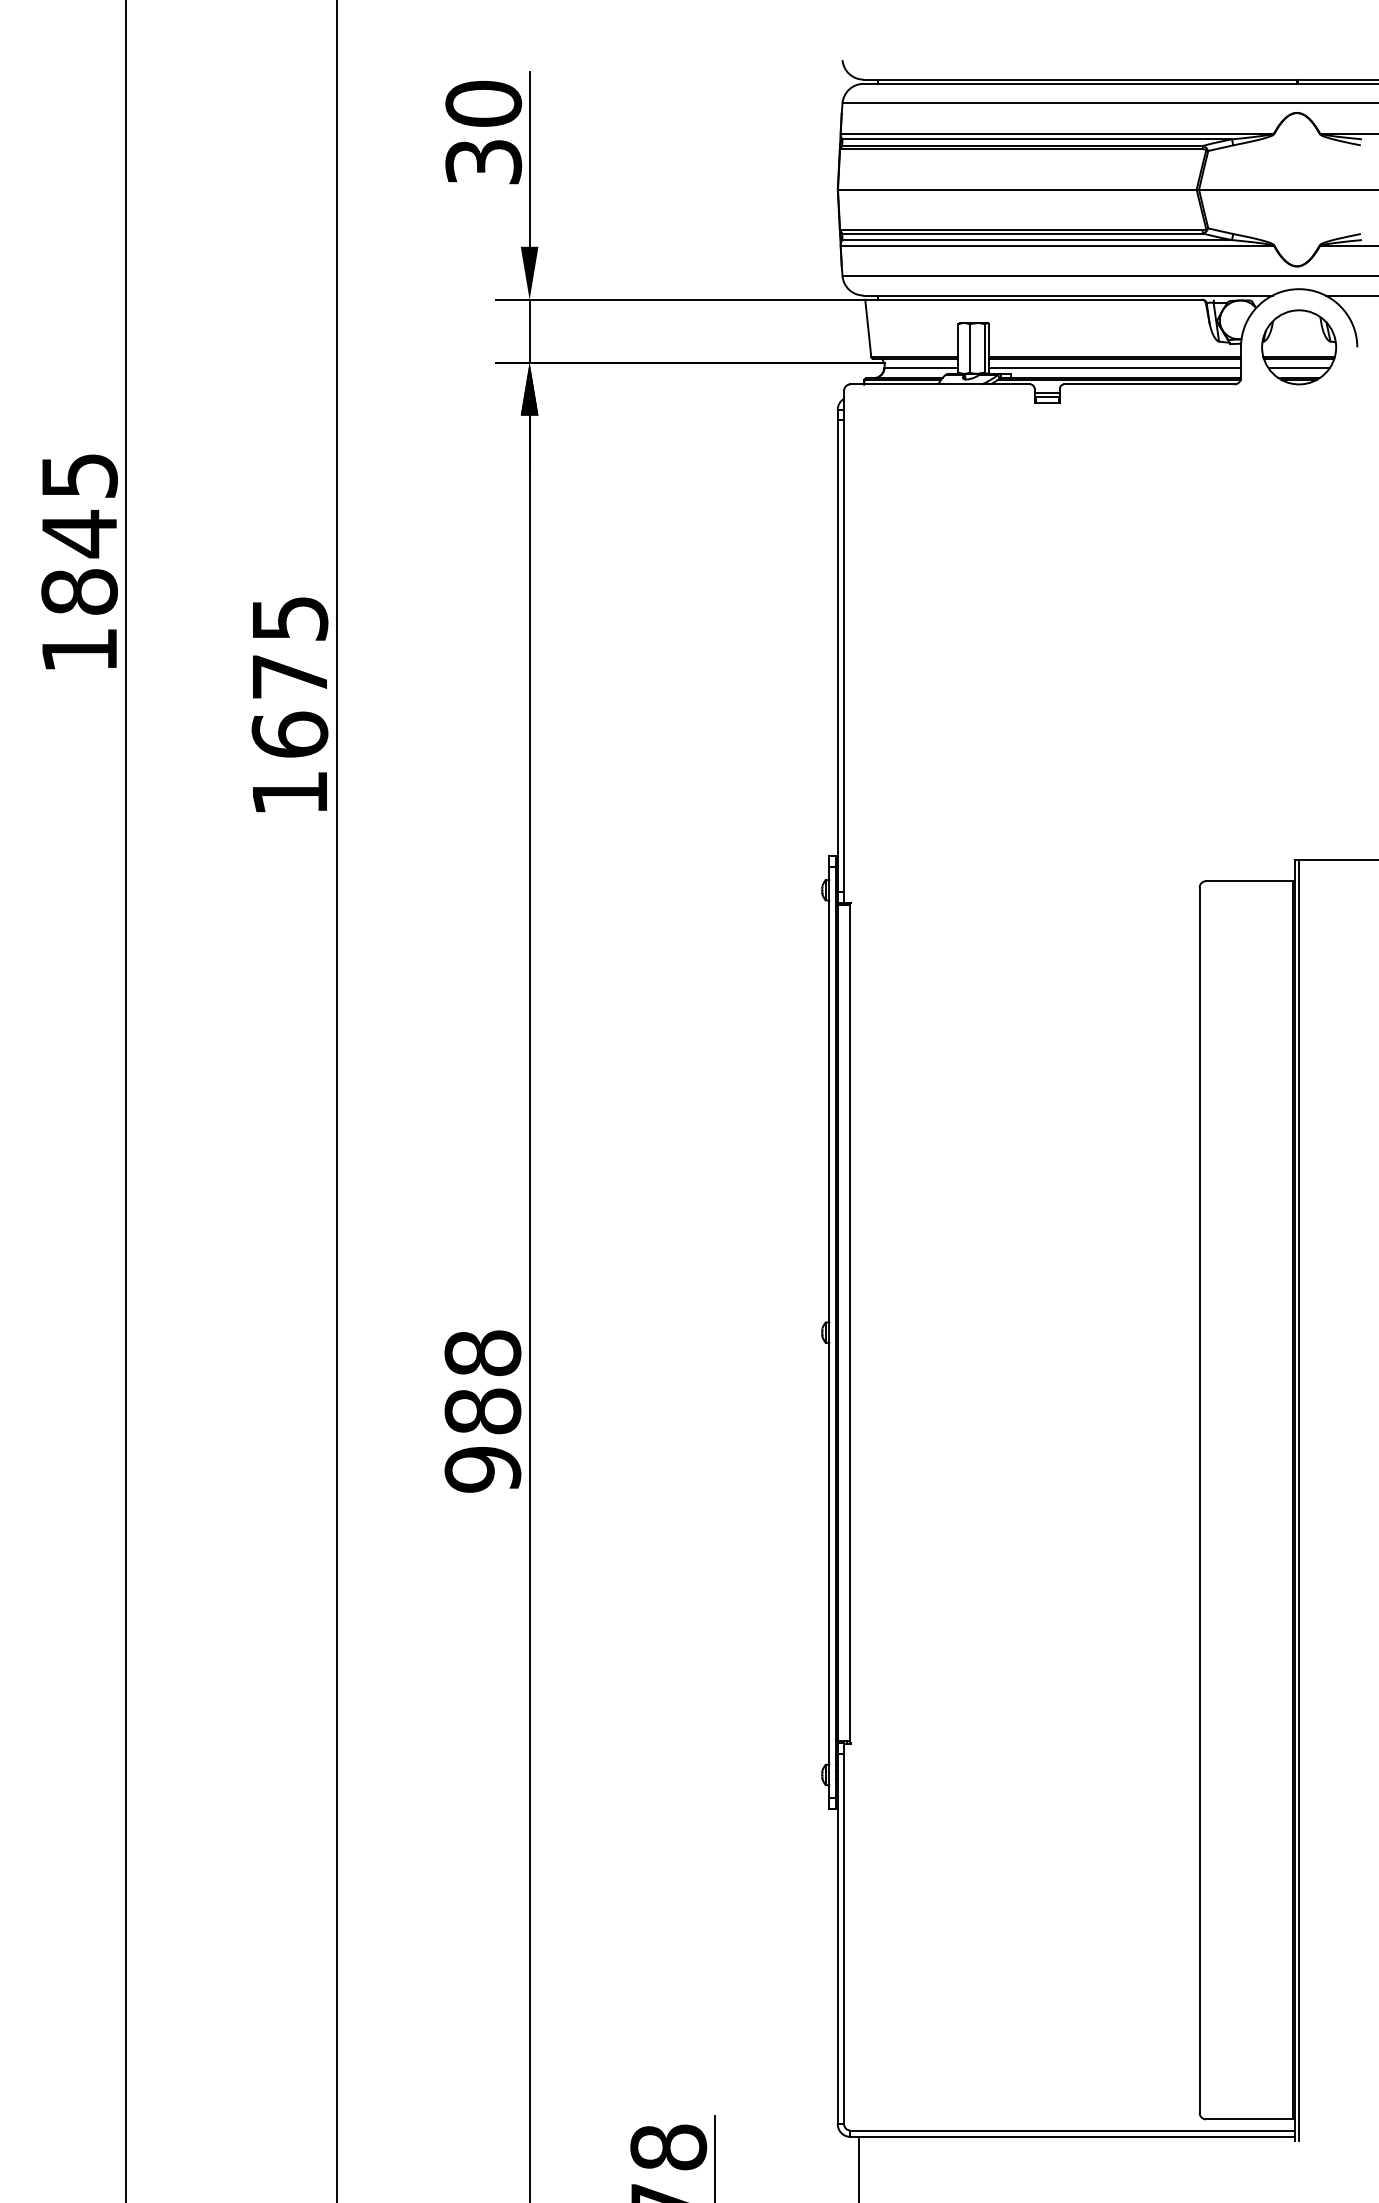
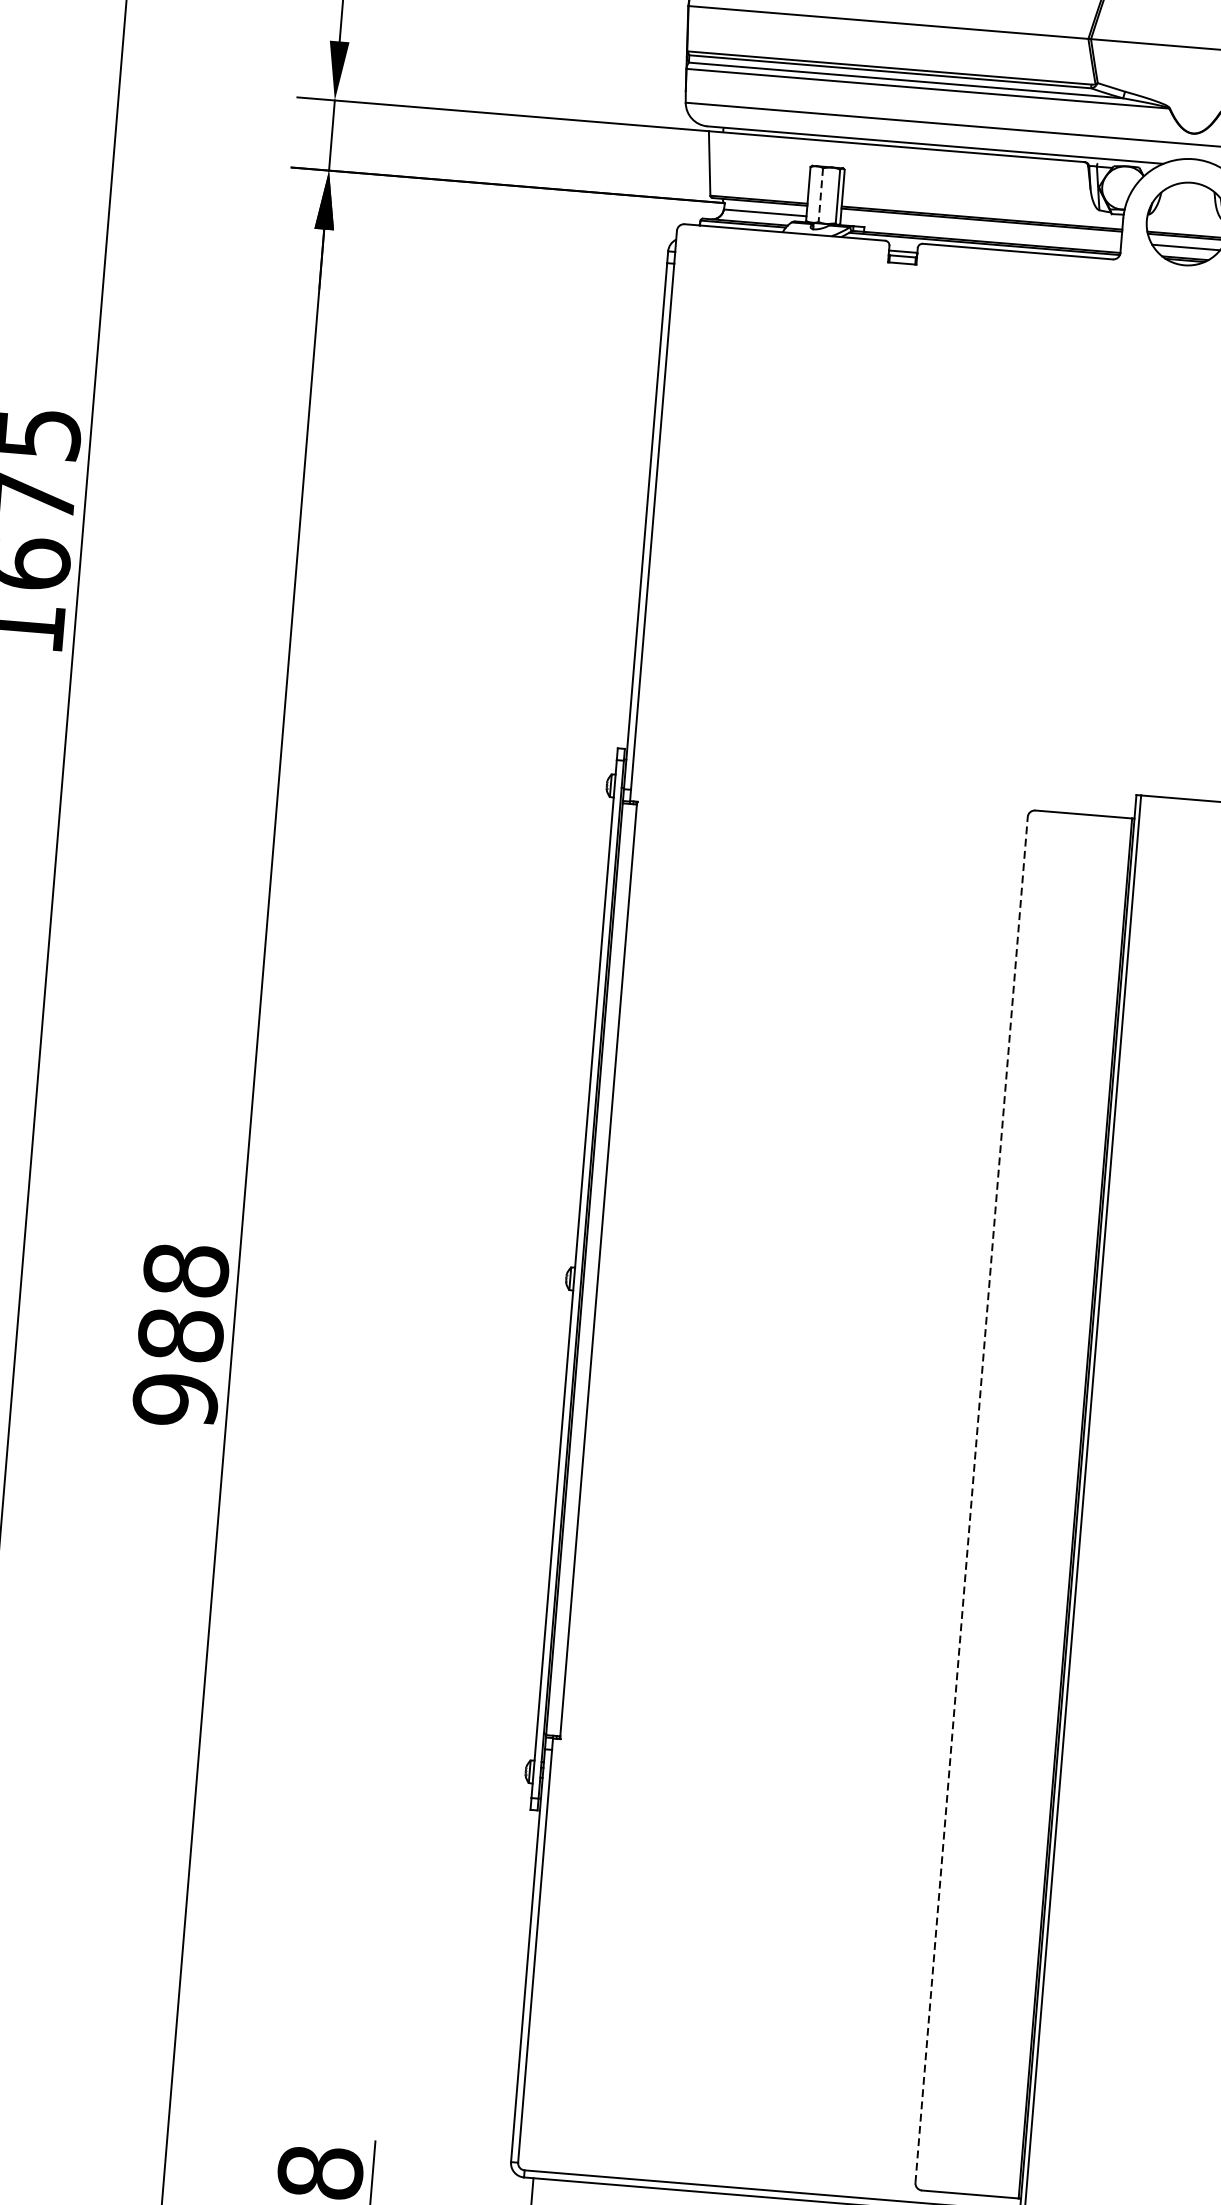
line: (969, 348) -> (820, 195), solid -> dashed
line: (1114, 368) -> (980, 230), removed
line: (1199, 1500) -> (971, 1500), solid -> dashed

